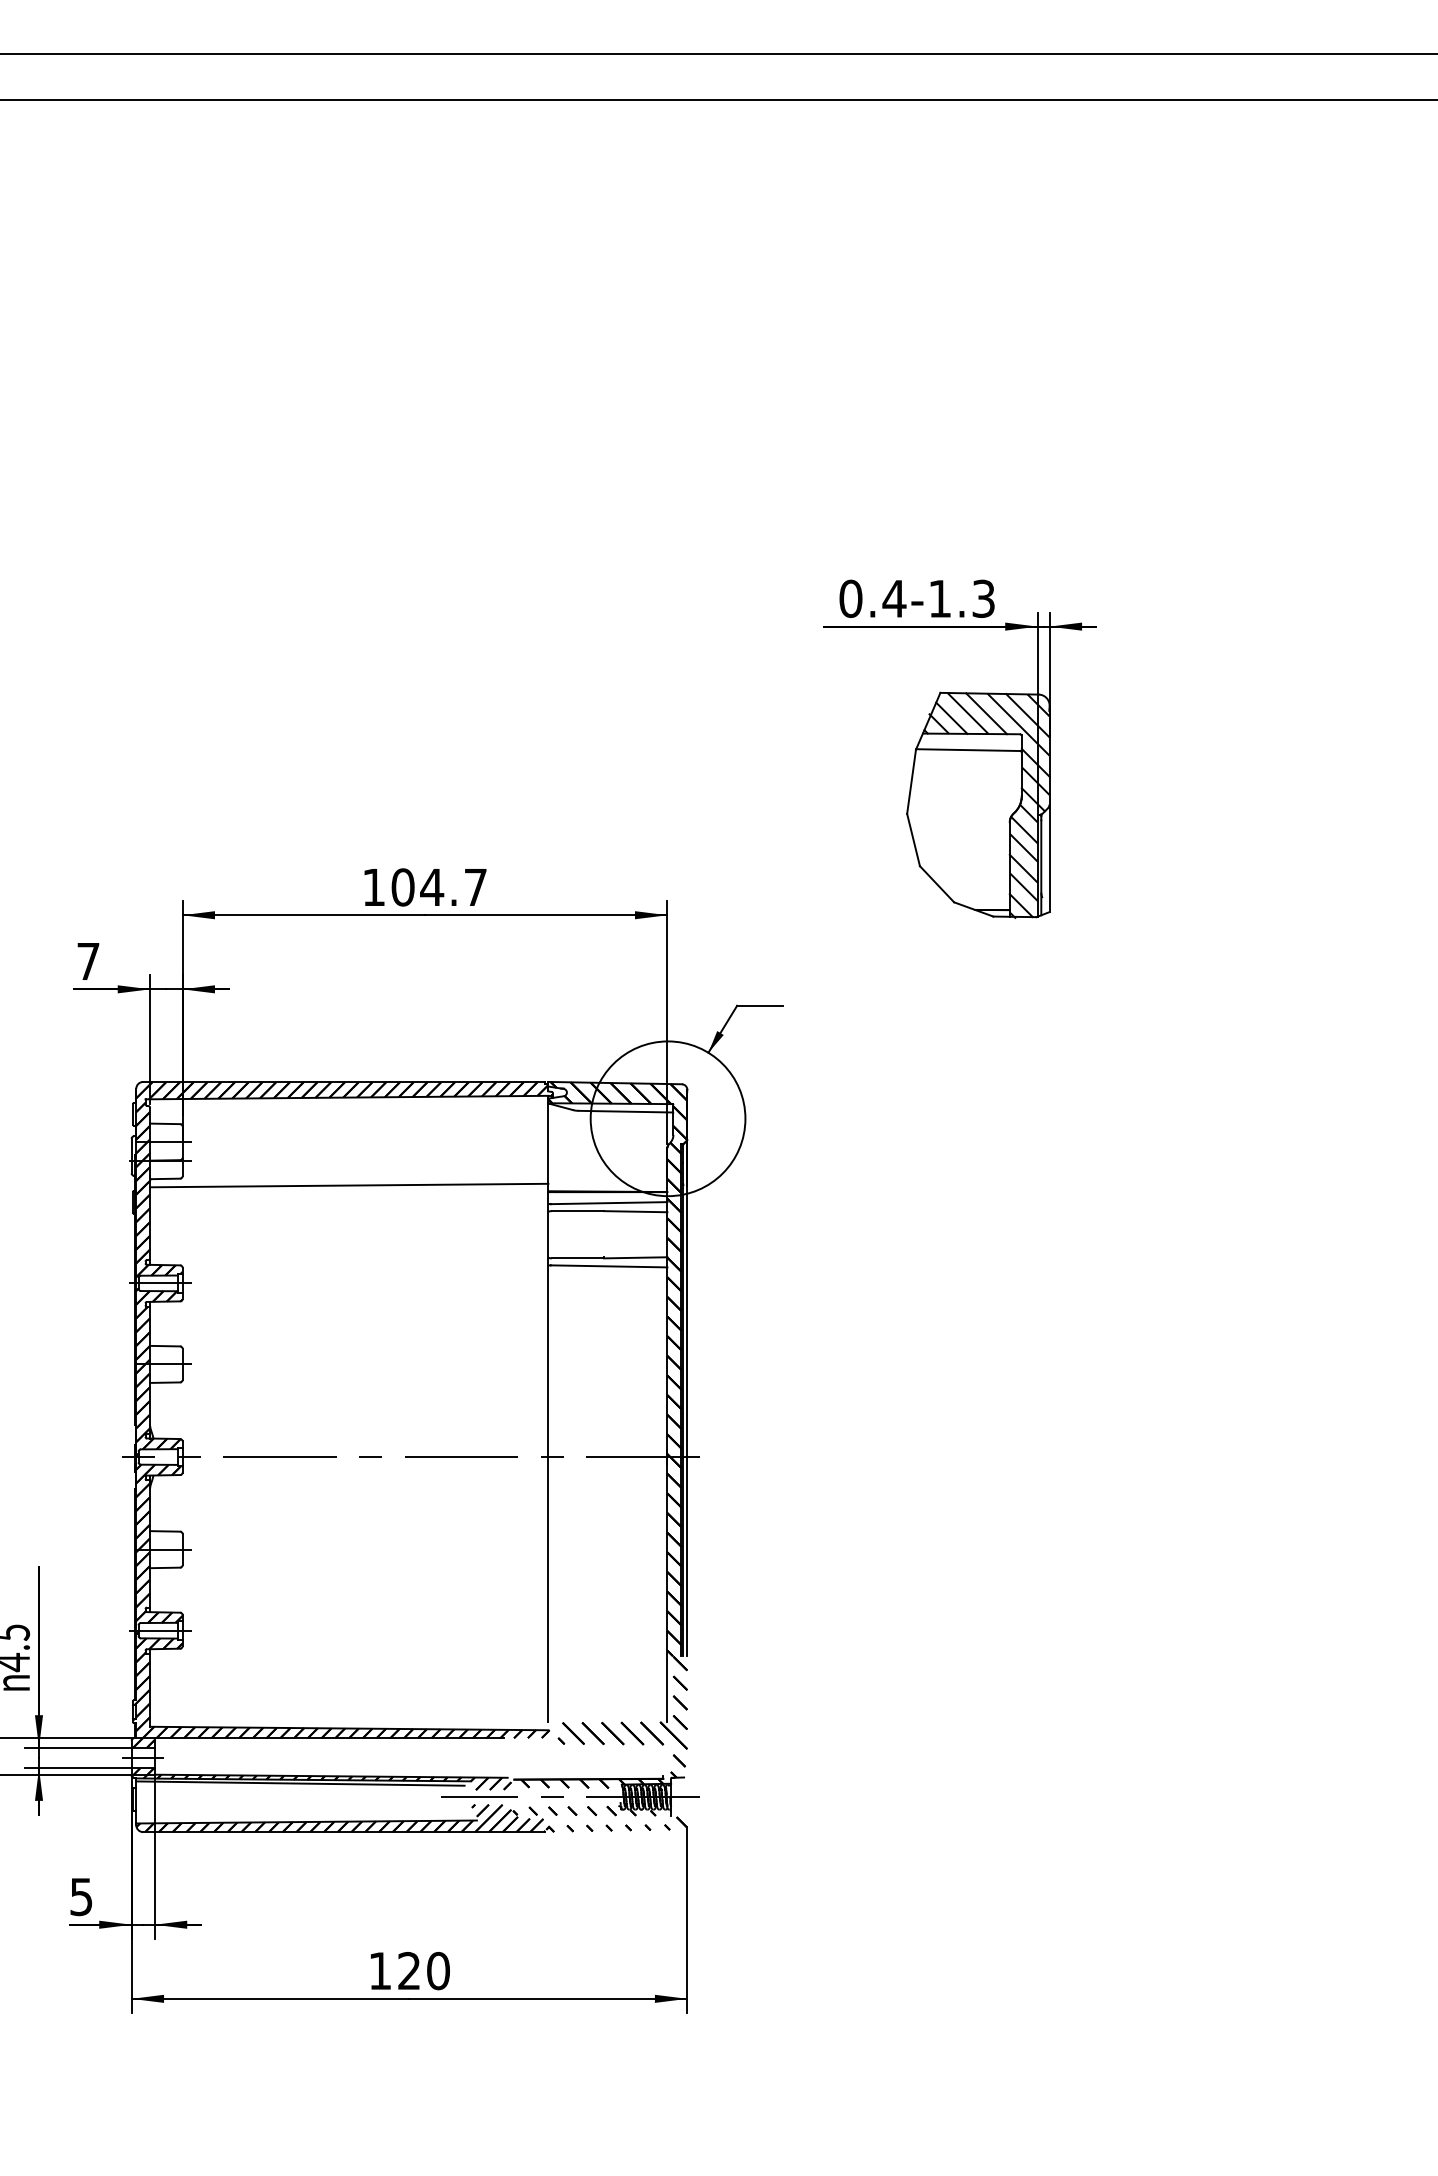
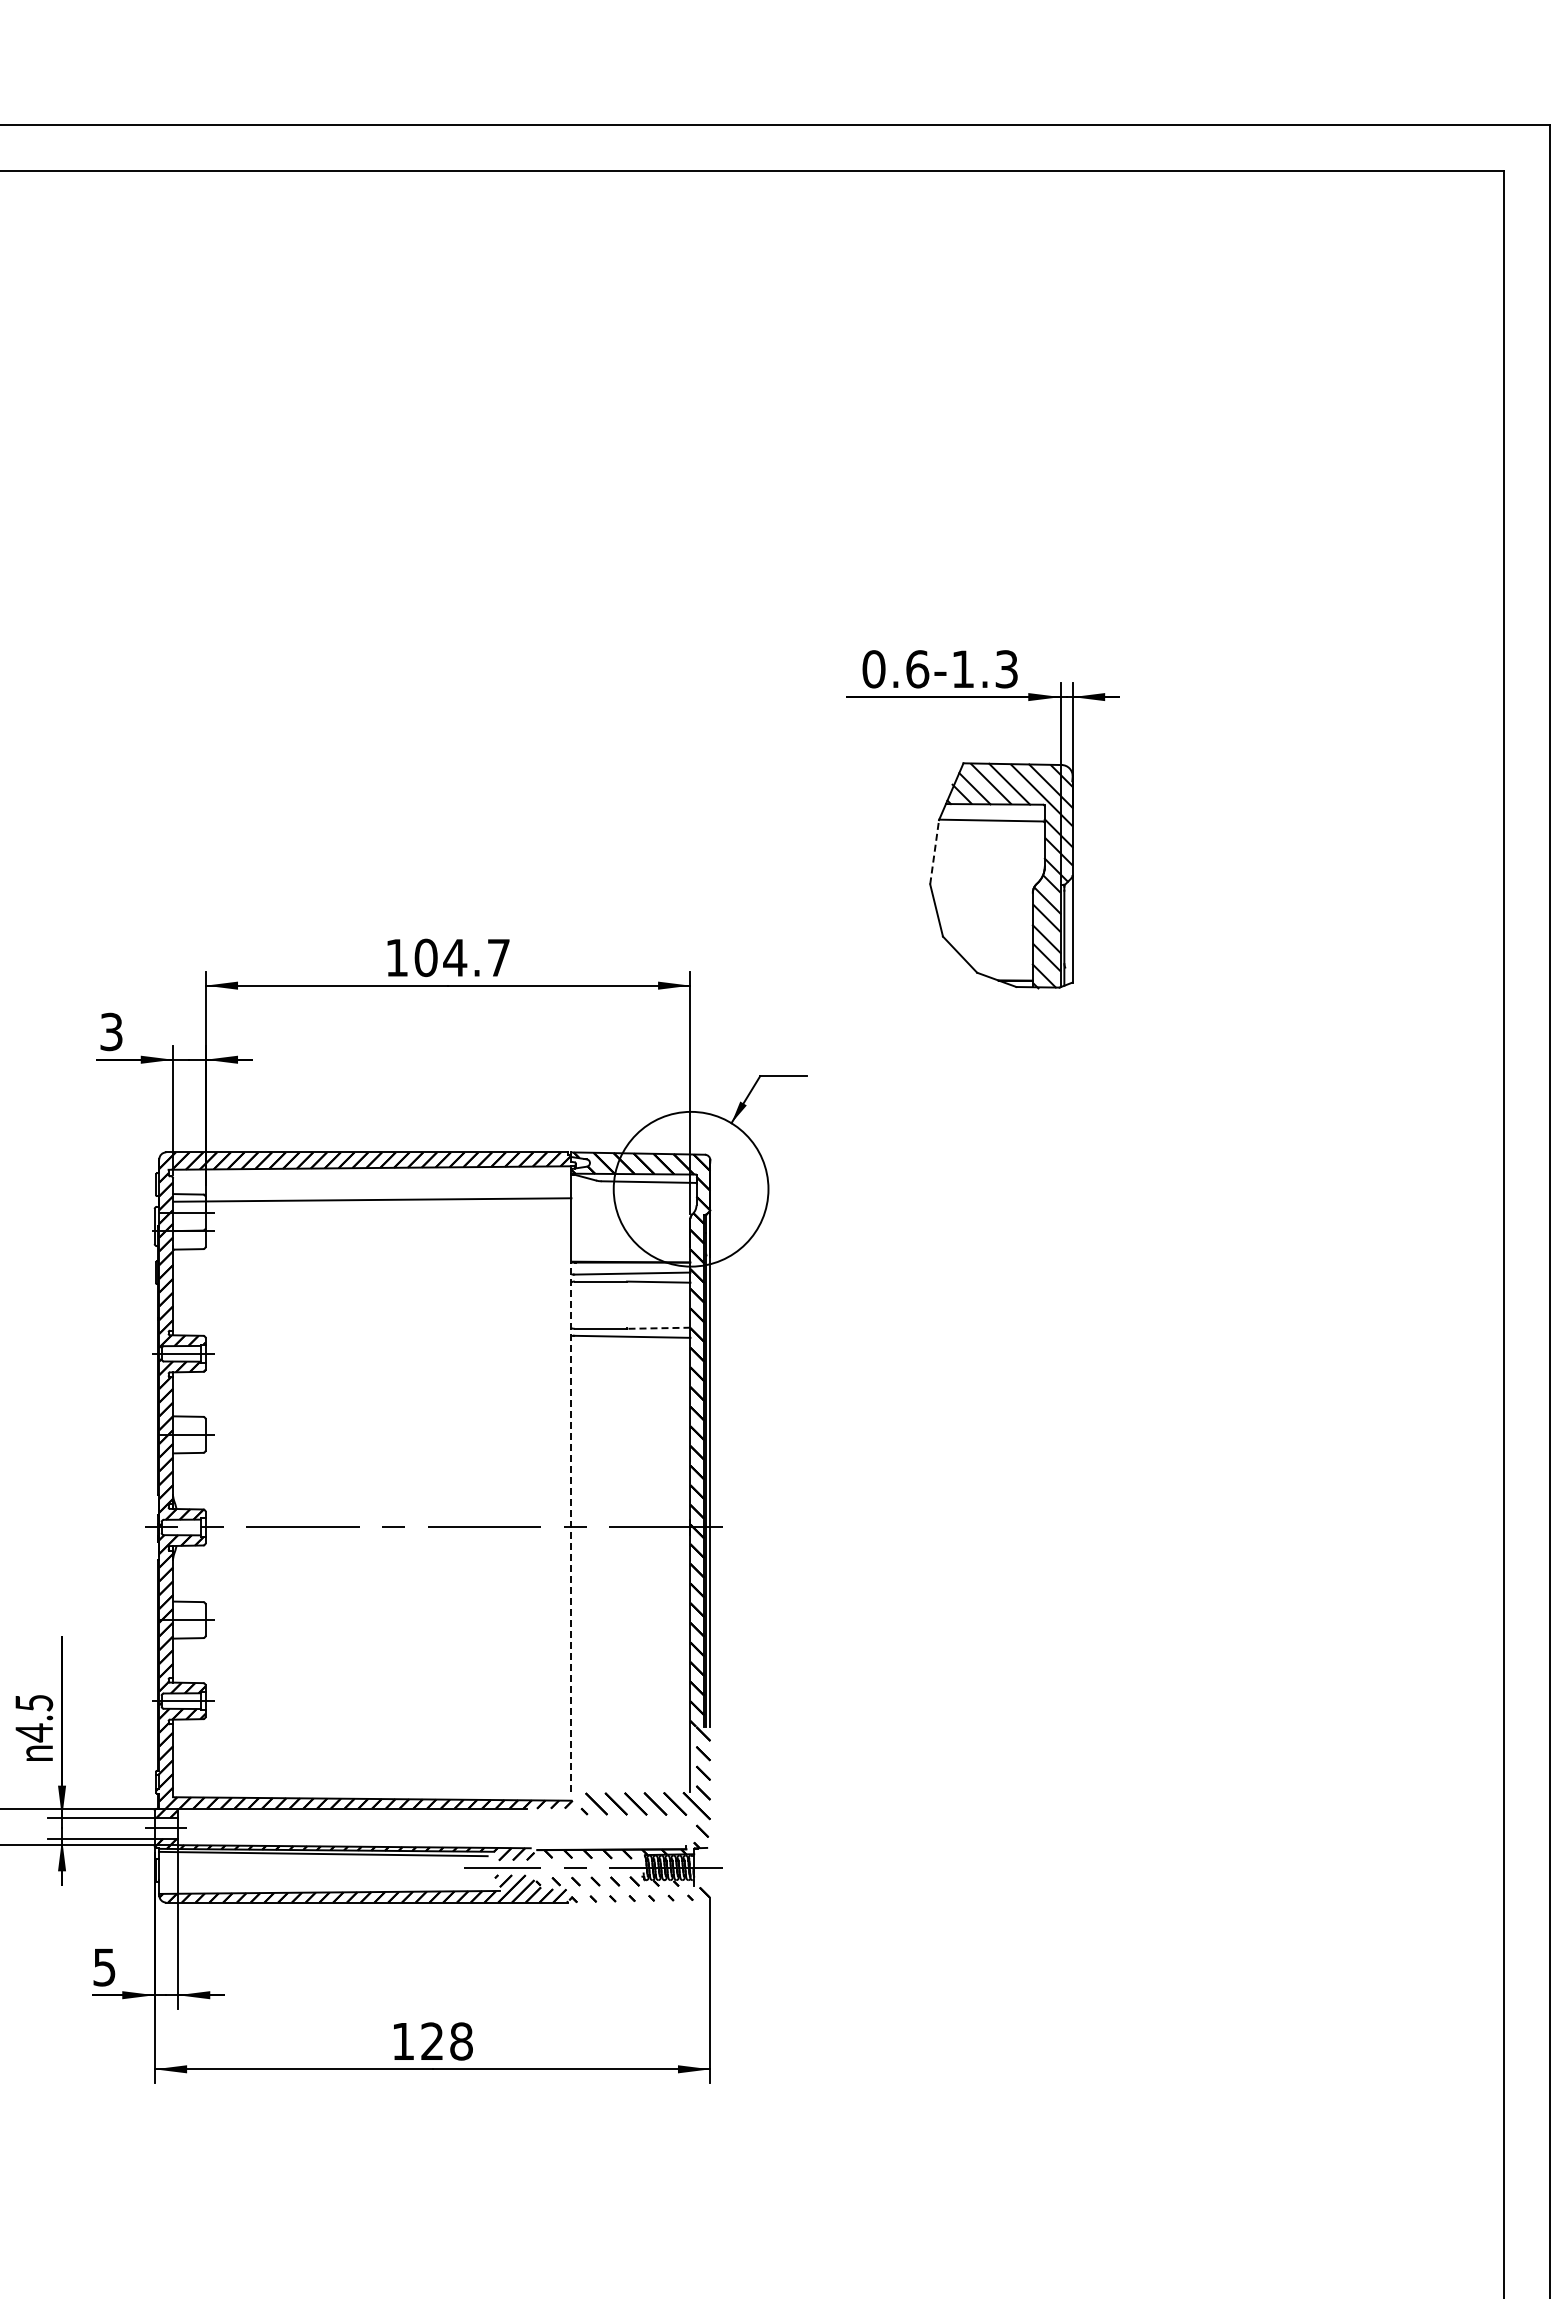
text: (894, 599) -> (917, 669), 0.4-1.3 -> 0.6-1.3
line: (911, 781) -> (934, 851), solid -> dashed
text: (88, 961) -> (111, 1031), 7 -> 3
line: (349, 1185) -> (372, 1199), moved
line: (635, 1258) -> (658, 1328), solid -> dashed
line: (548, 1457) -> (571, 1527), solid -> dashed
text: (438, 1971) -> (461, 2041), 120 -> 128

